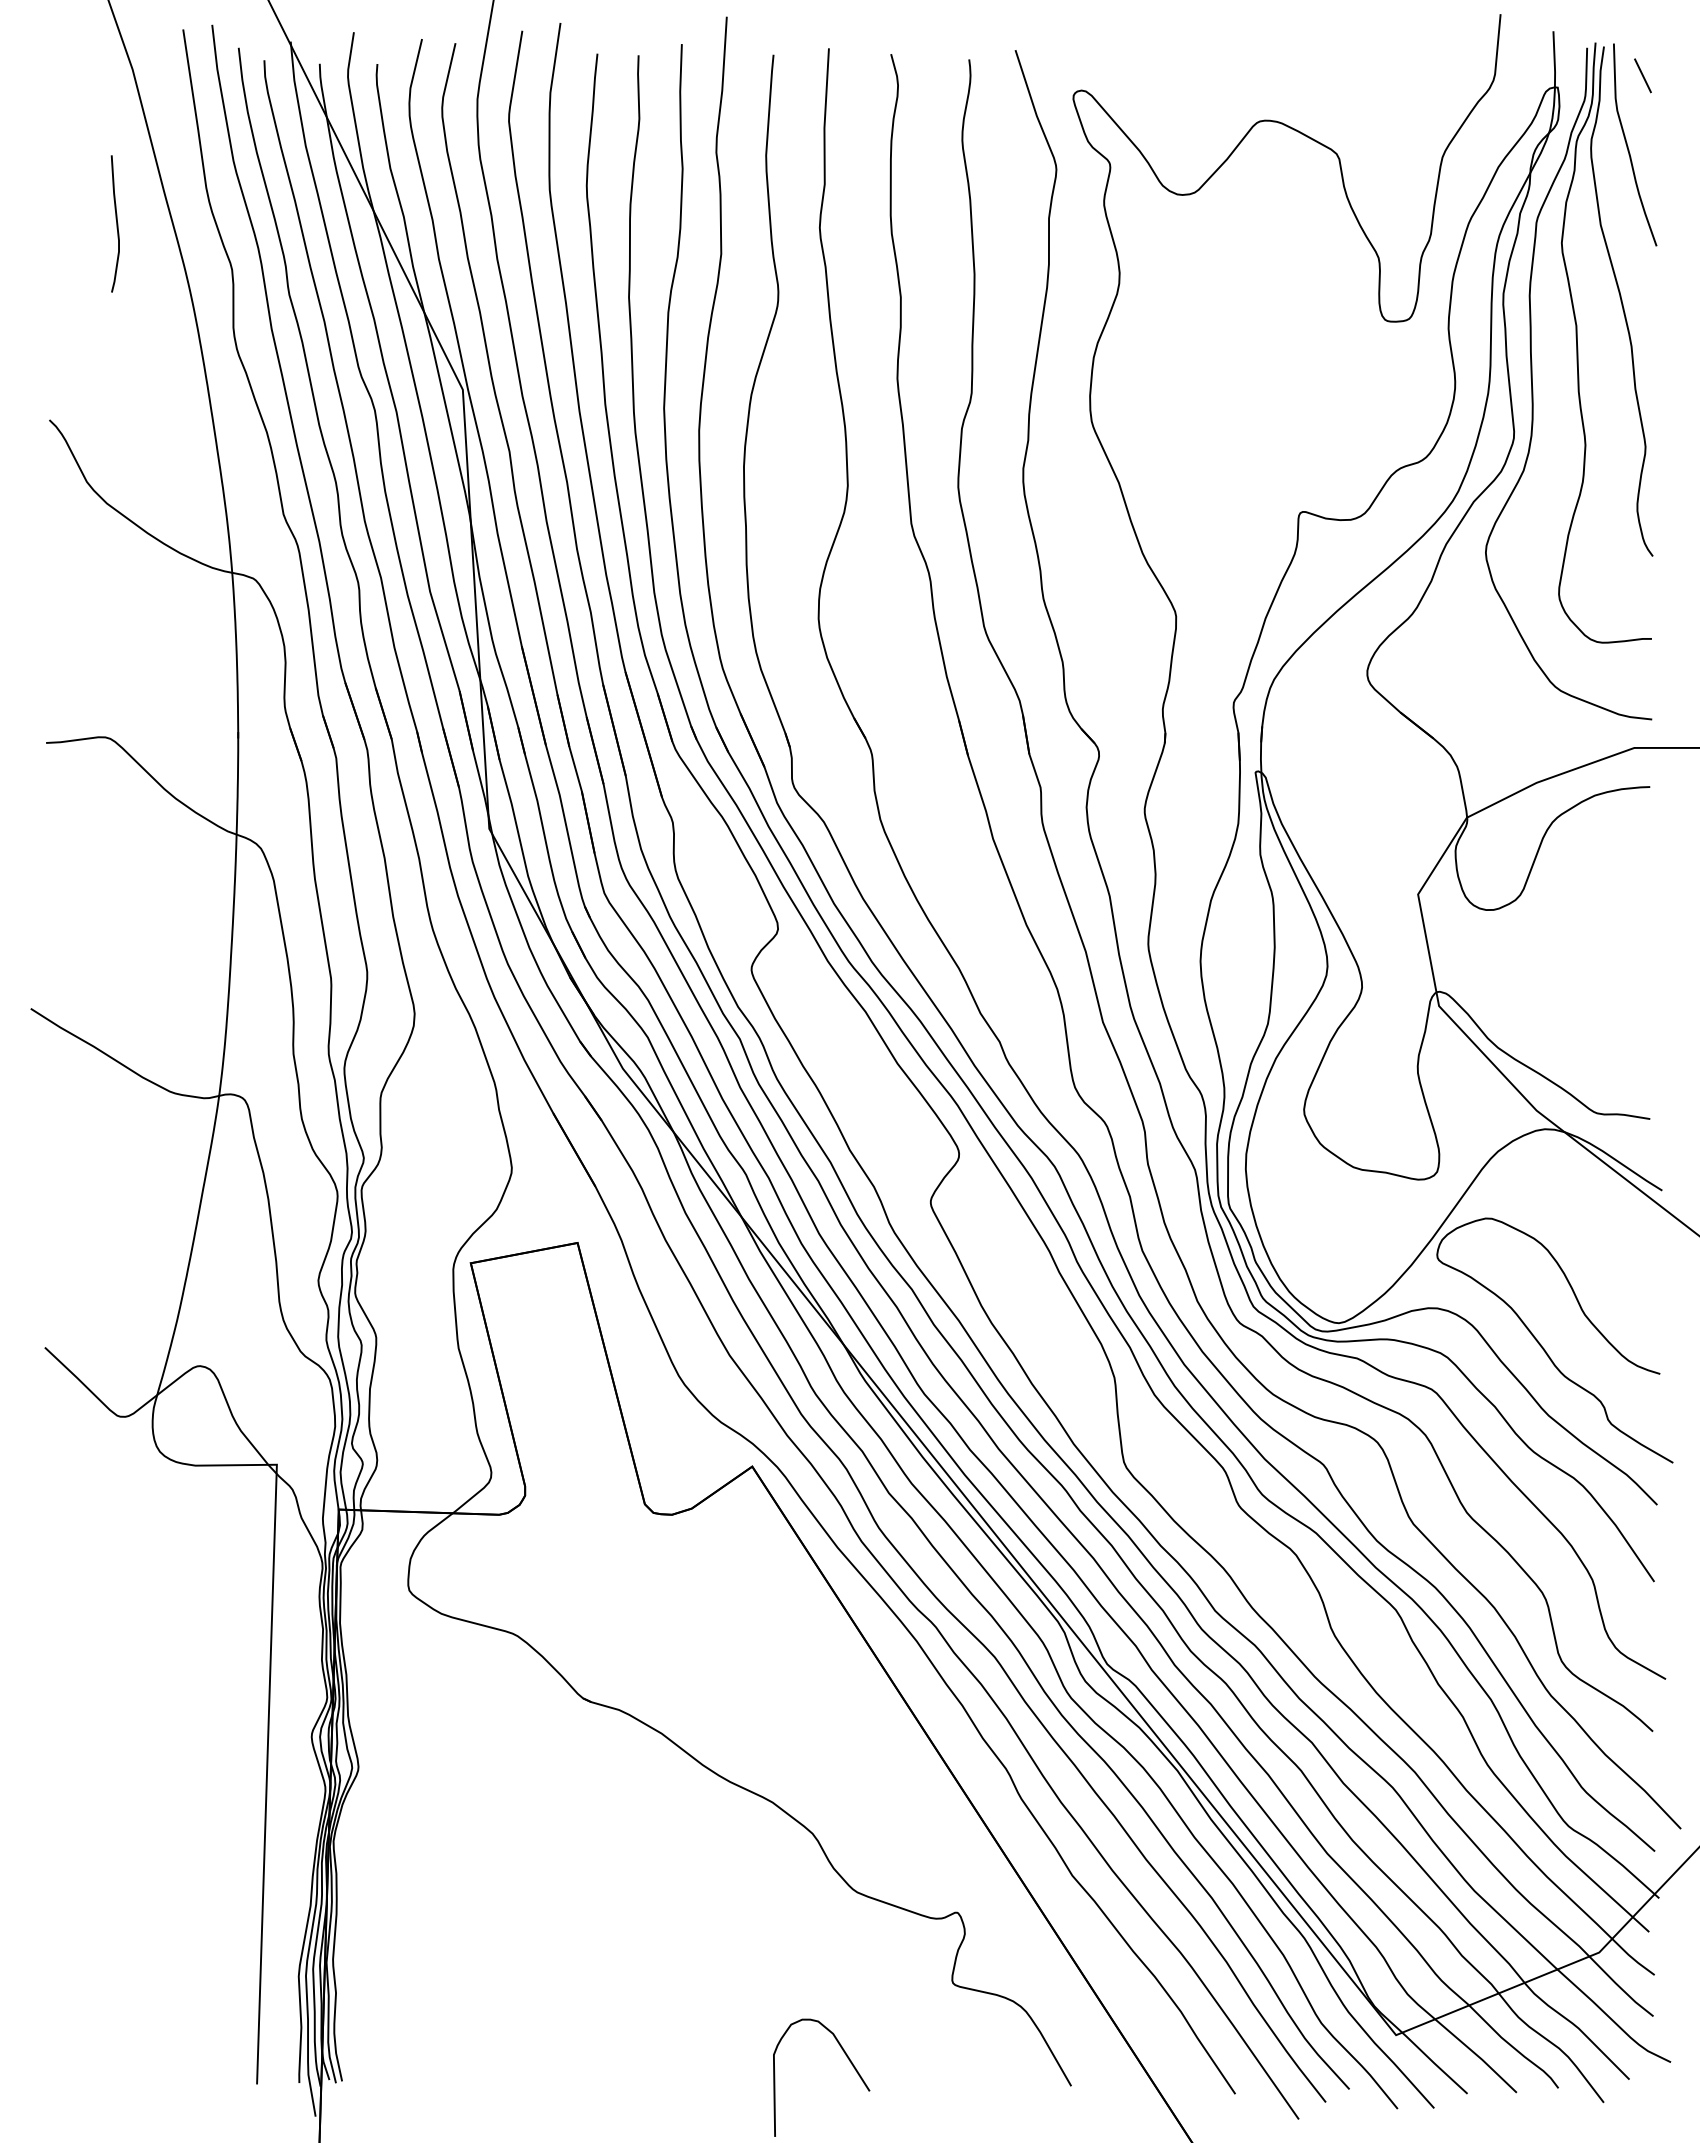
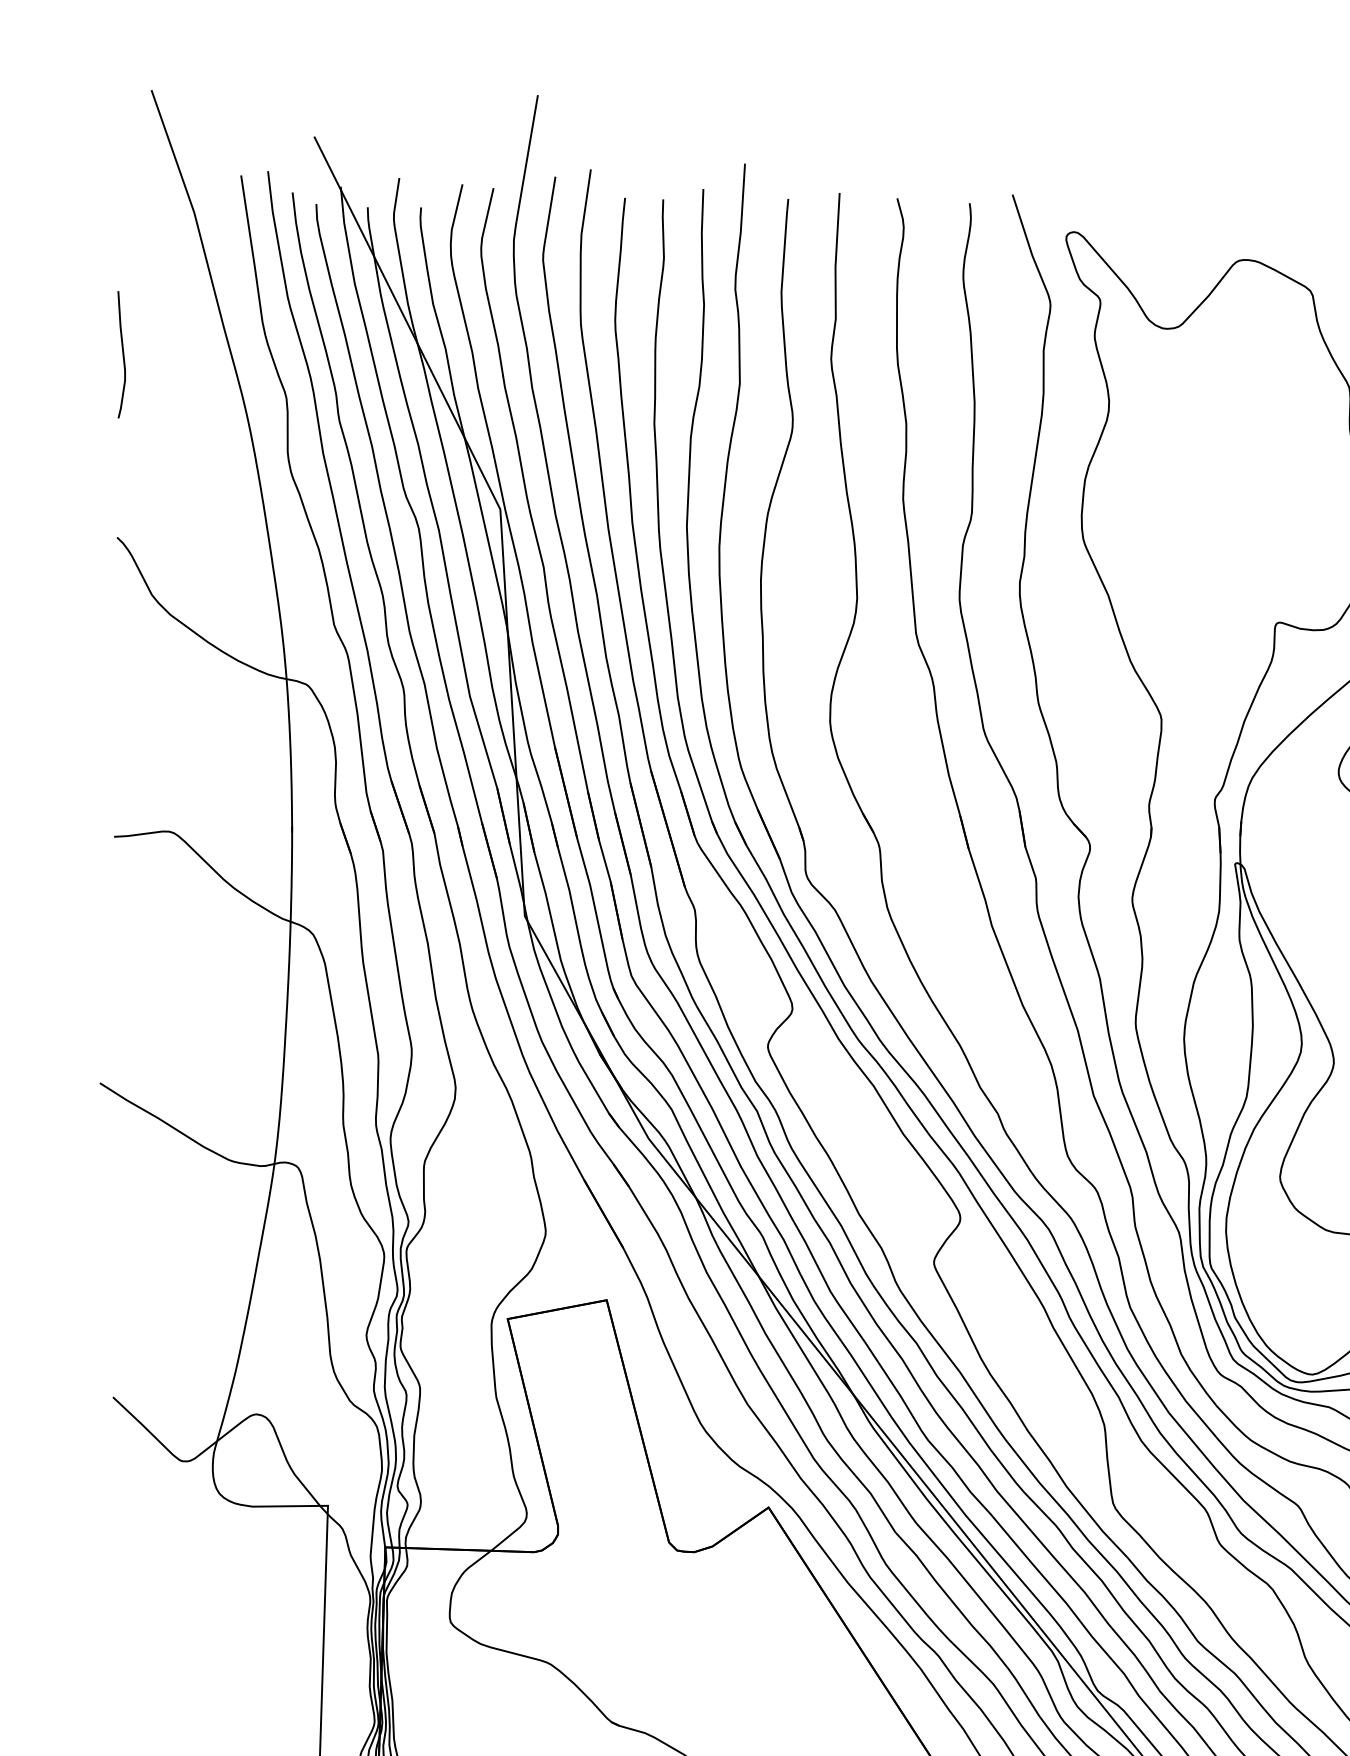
curve: (116, 223) -> (122, 354), moved

